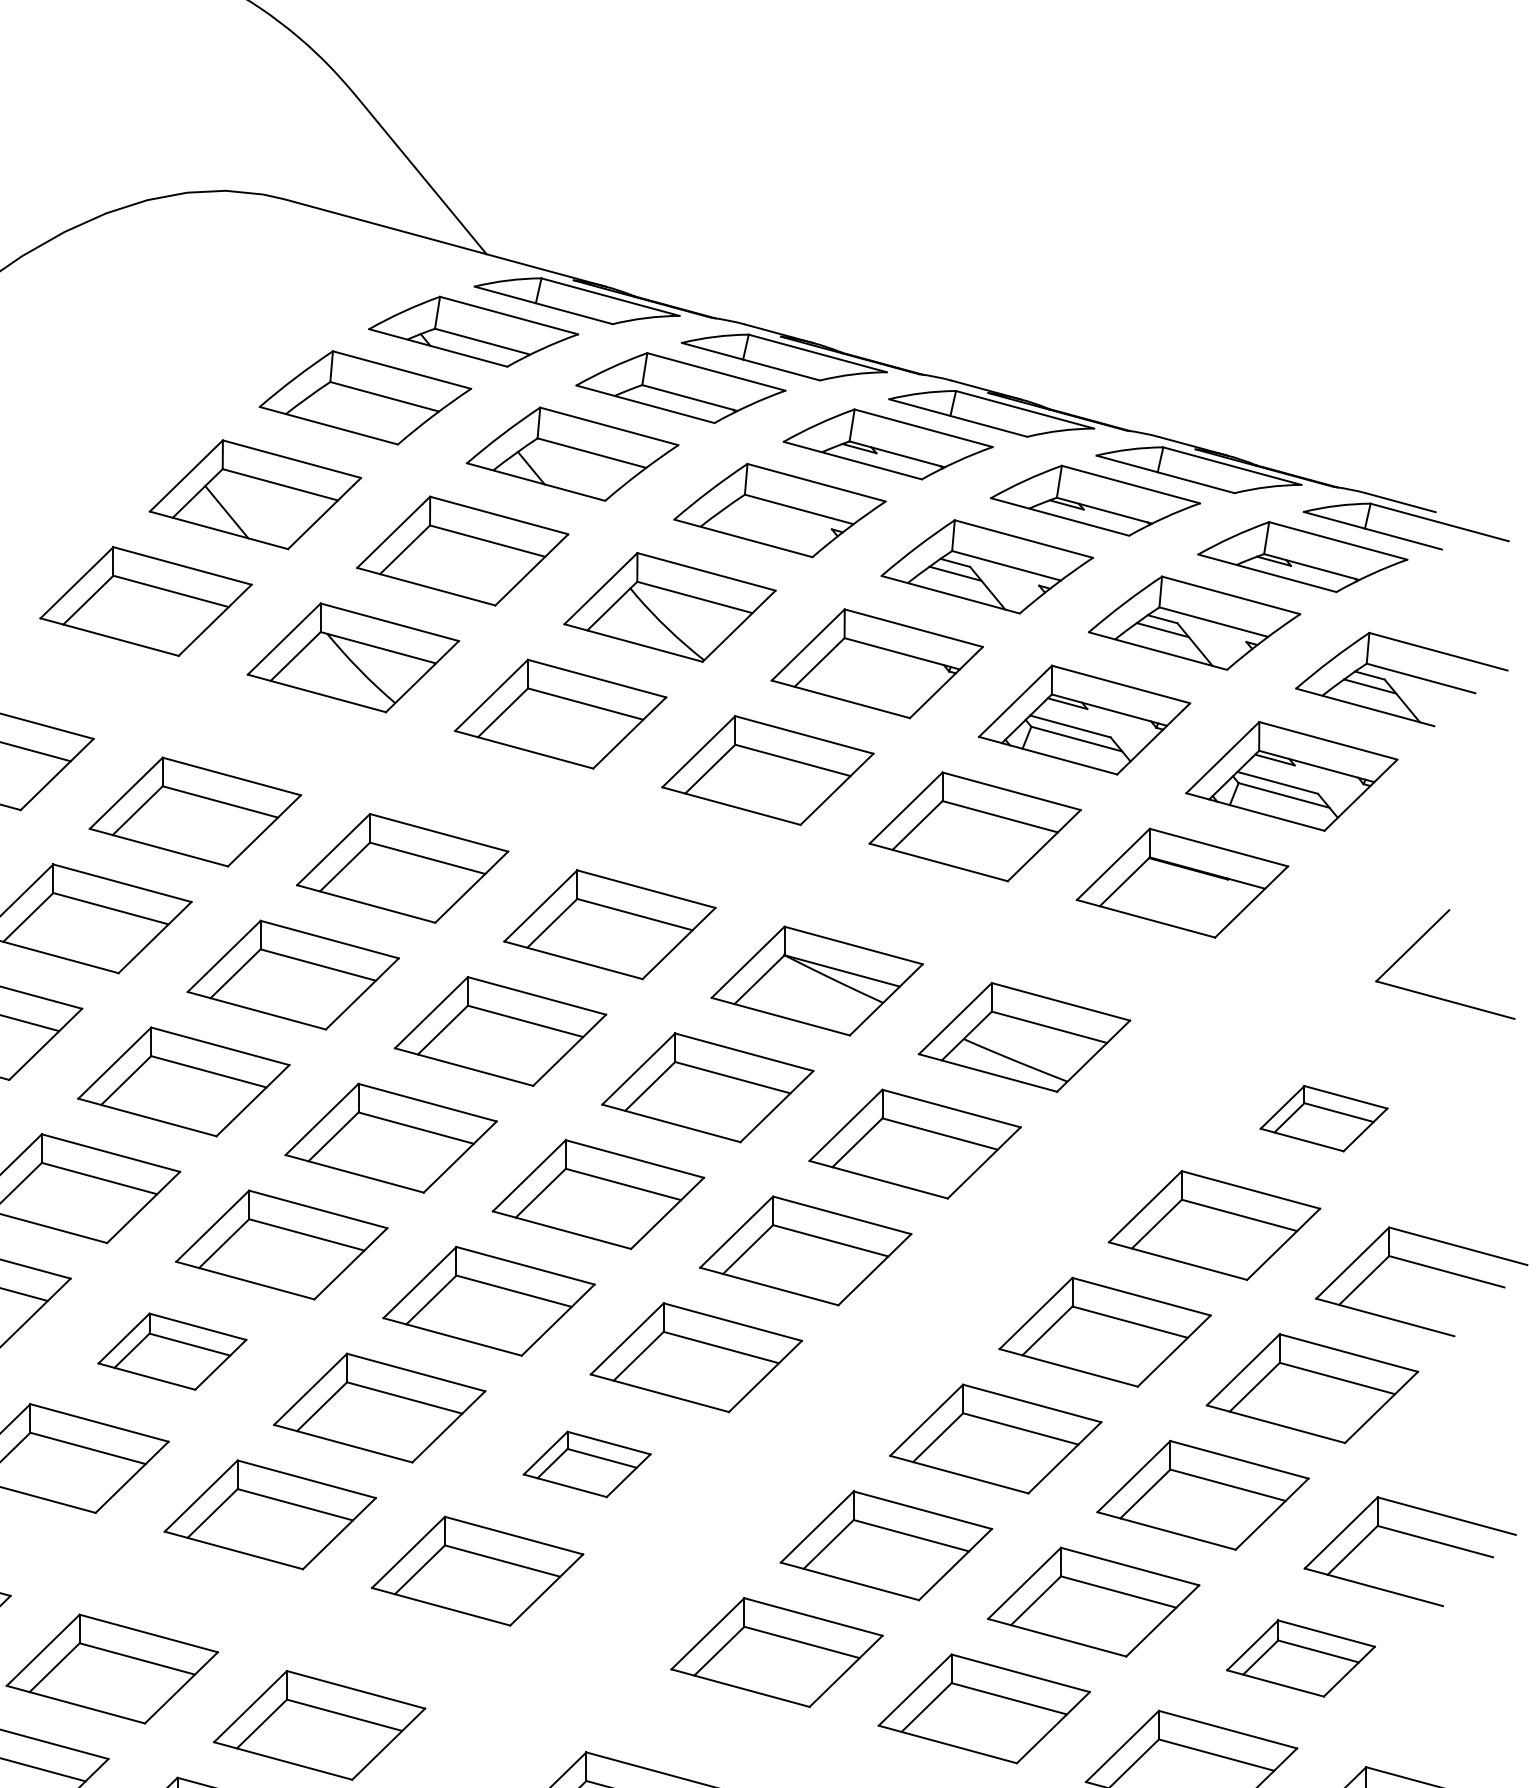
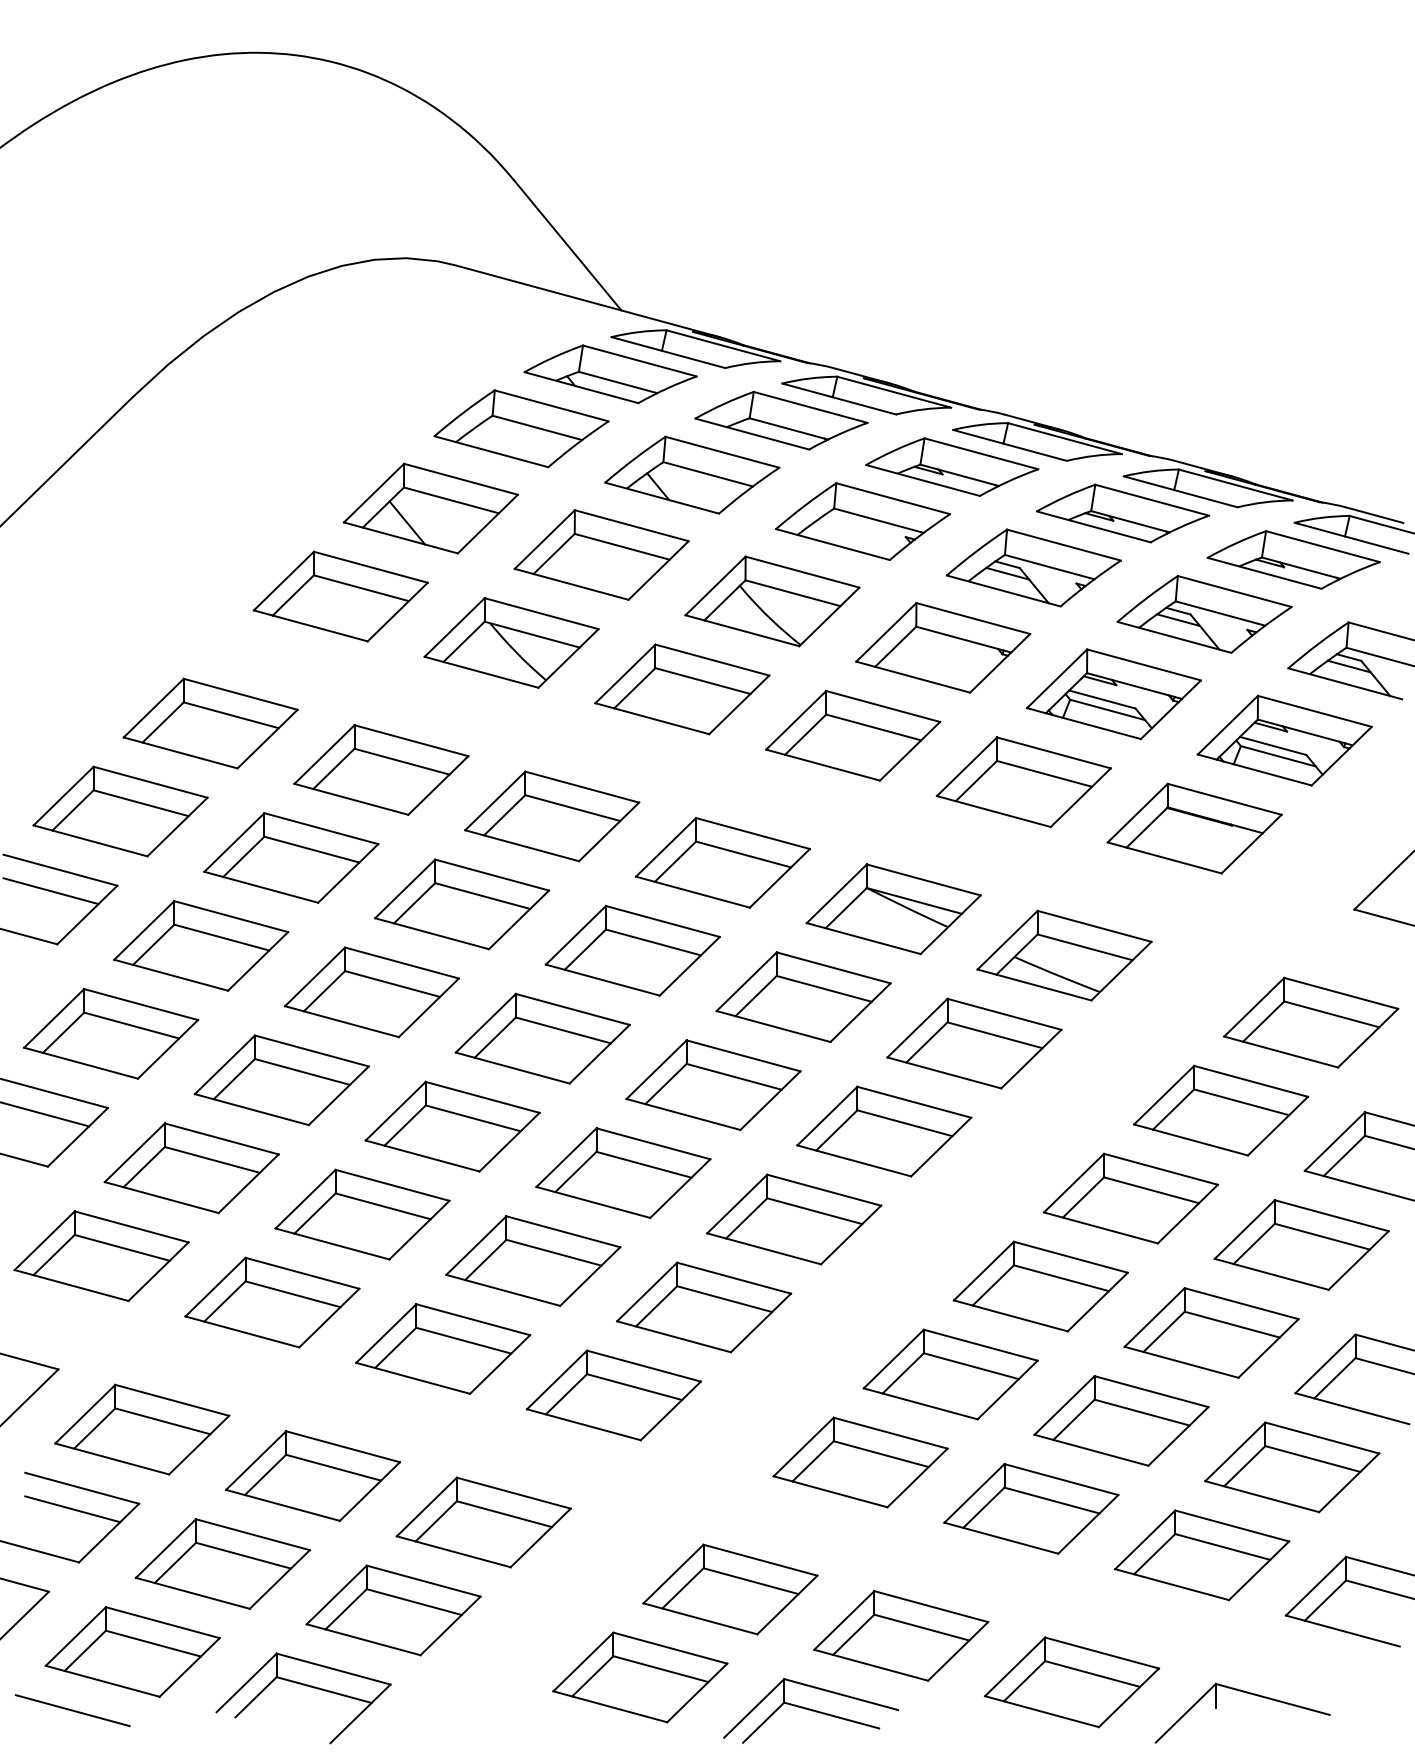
part: (1324, 1118) -> (1311, 1022), size x1.67
part: (172, 1351) -> (362, 1214), size x1.43
part: (587, 1464) -> (704, 1307), size x1.67
part: (1301, 1658) -> (1292, 1467), size x1.43

